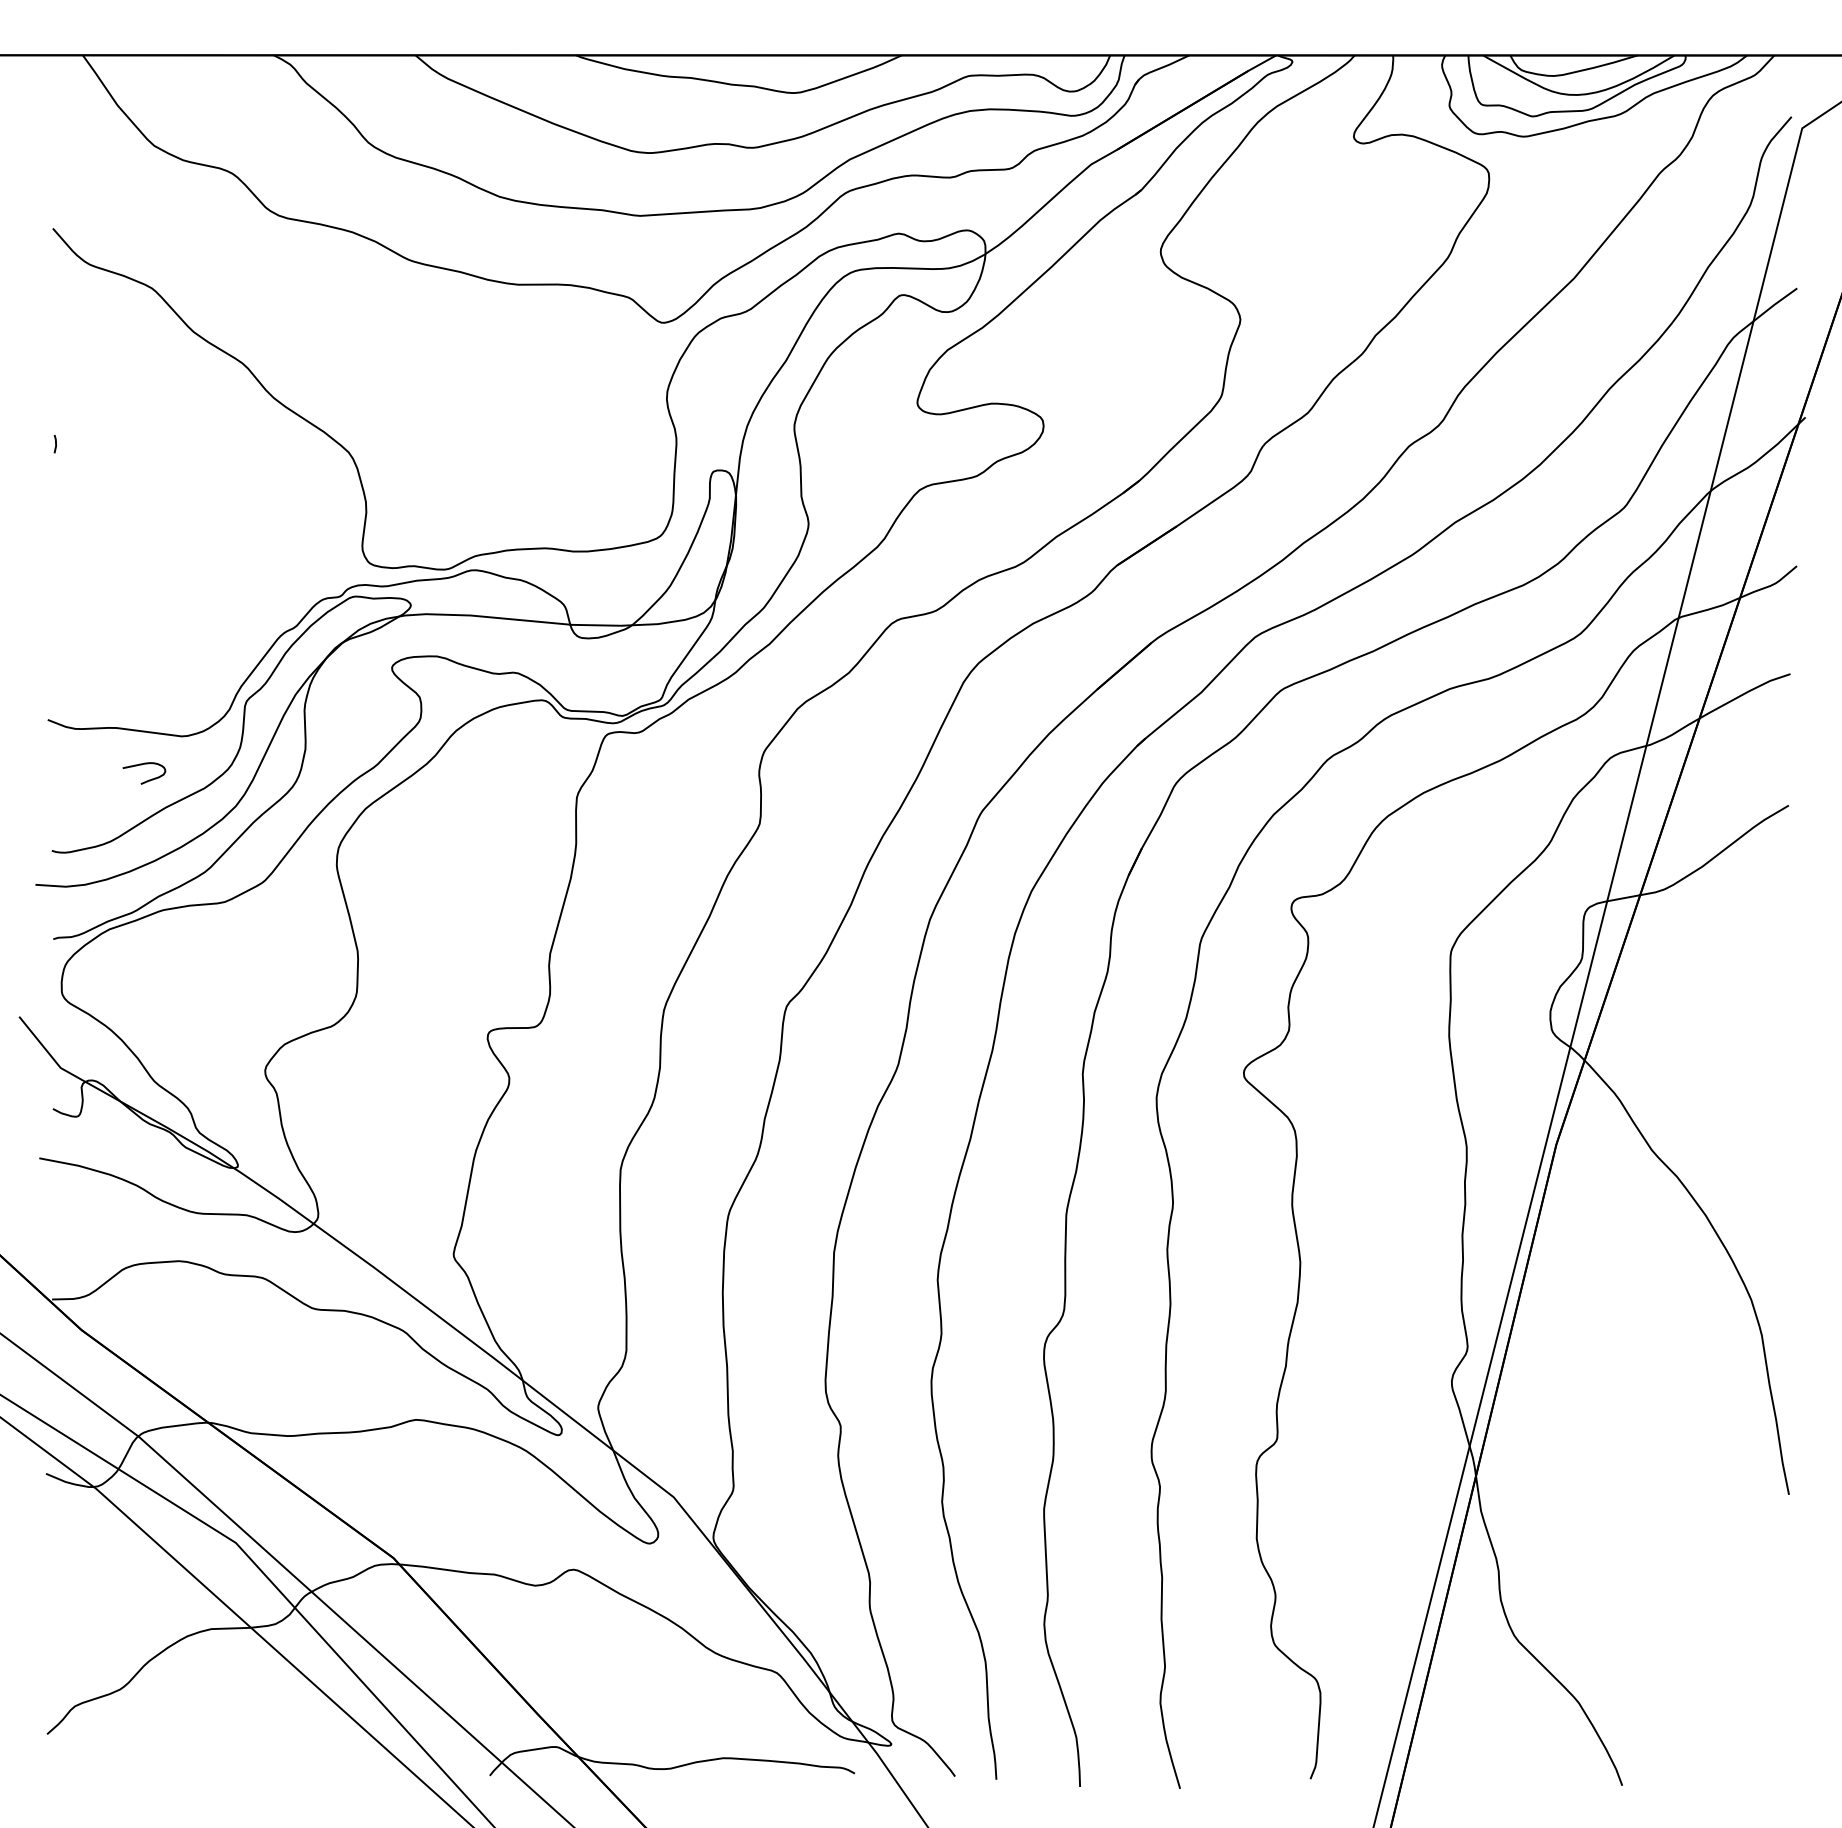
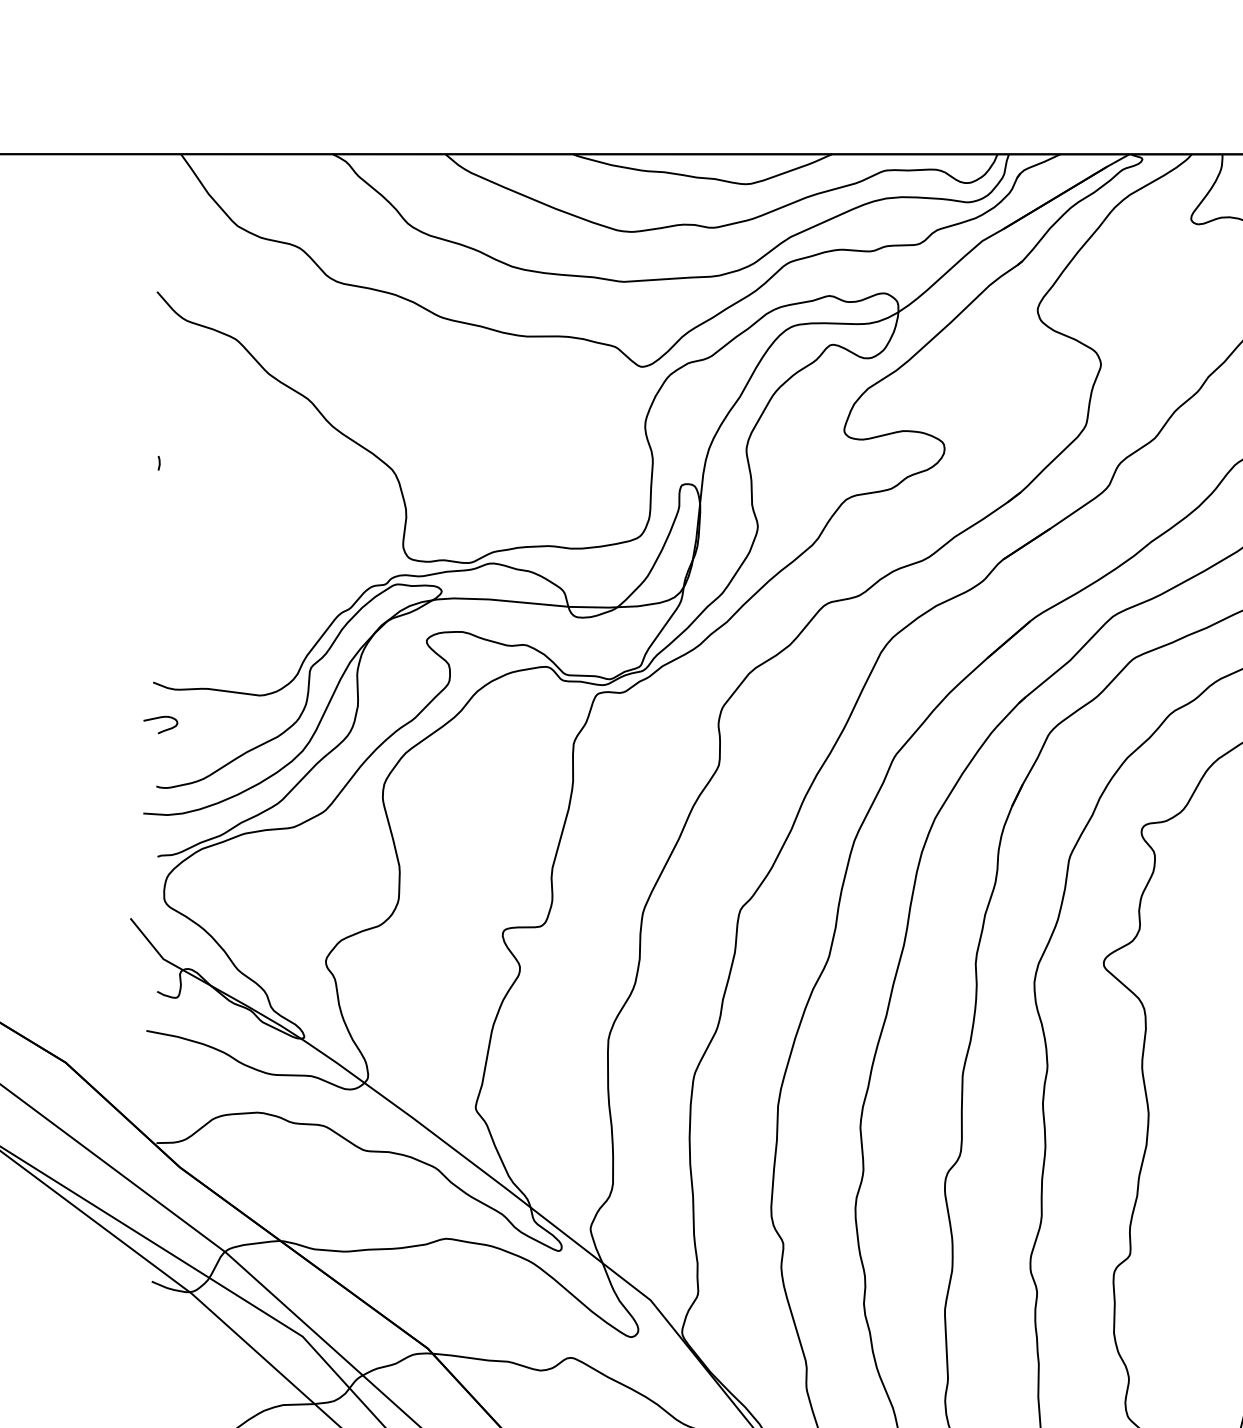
curve: (146, 780) -> (162, 730), moved

